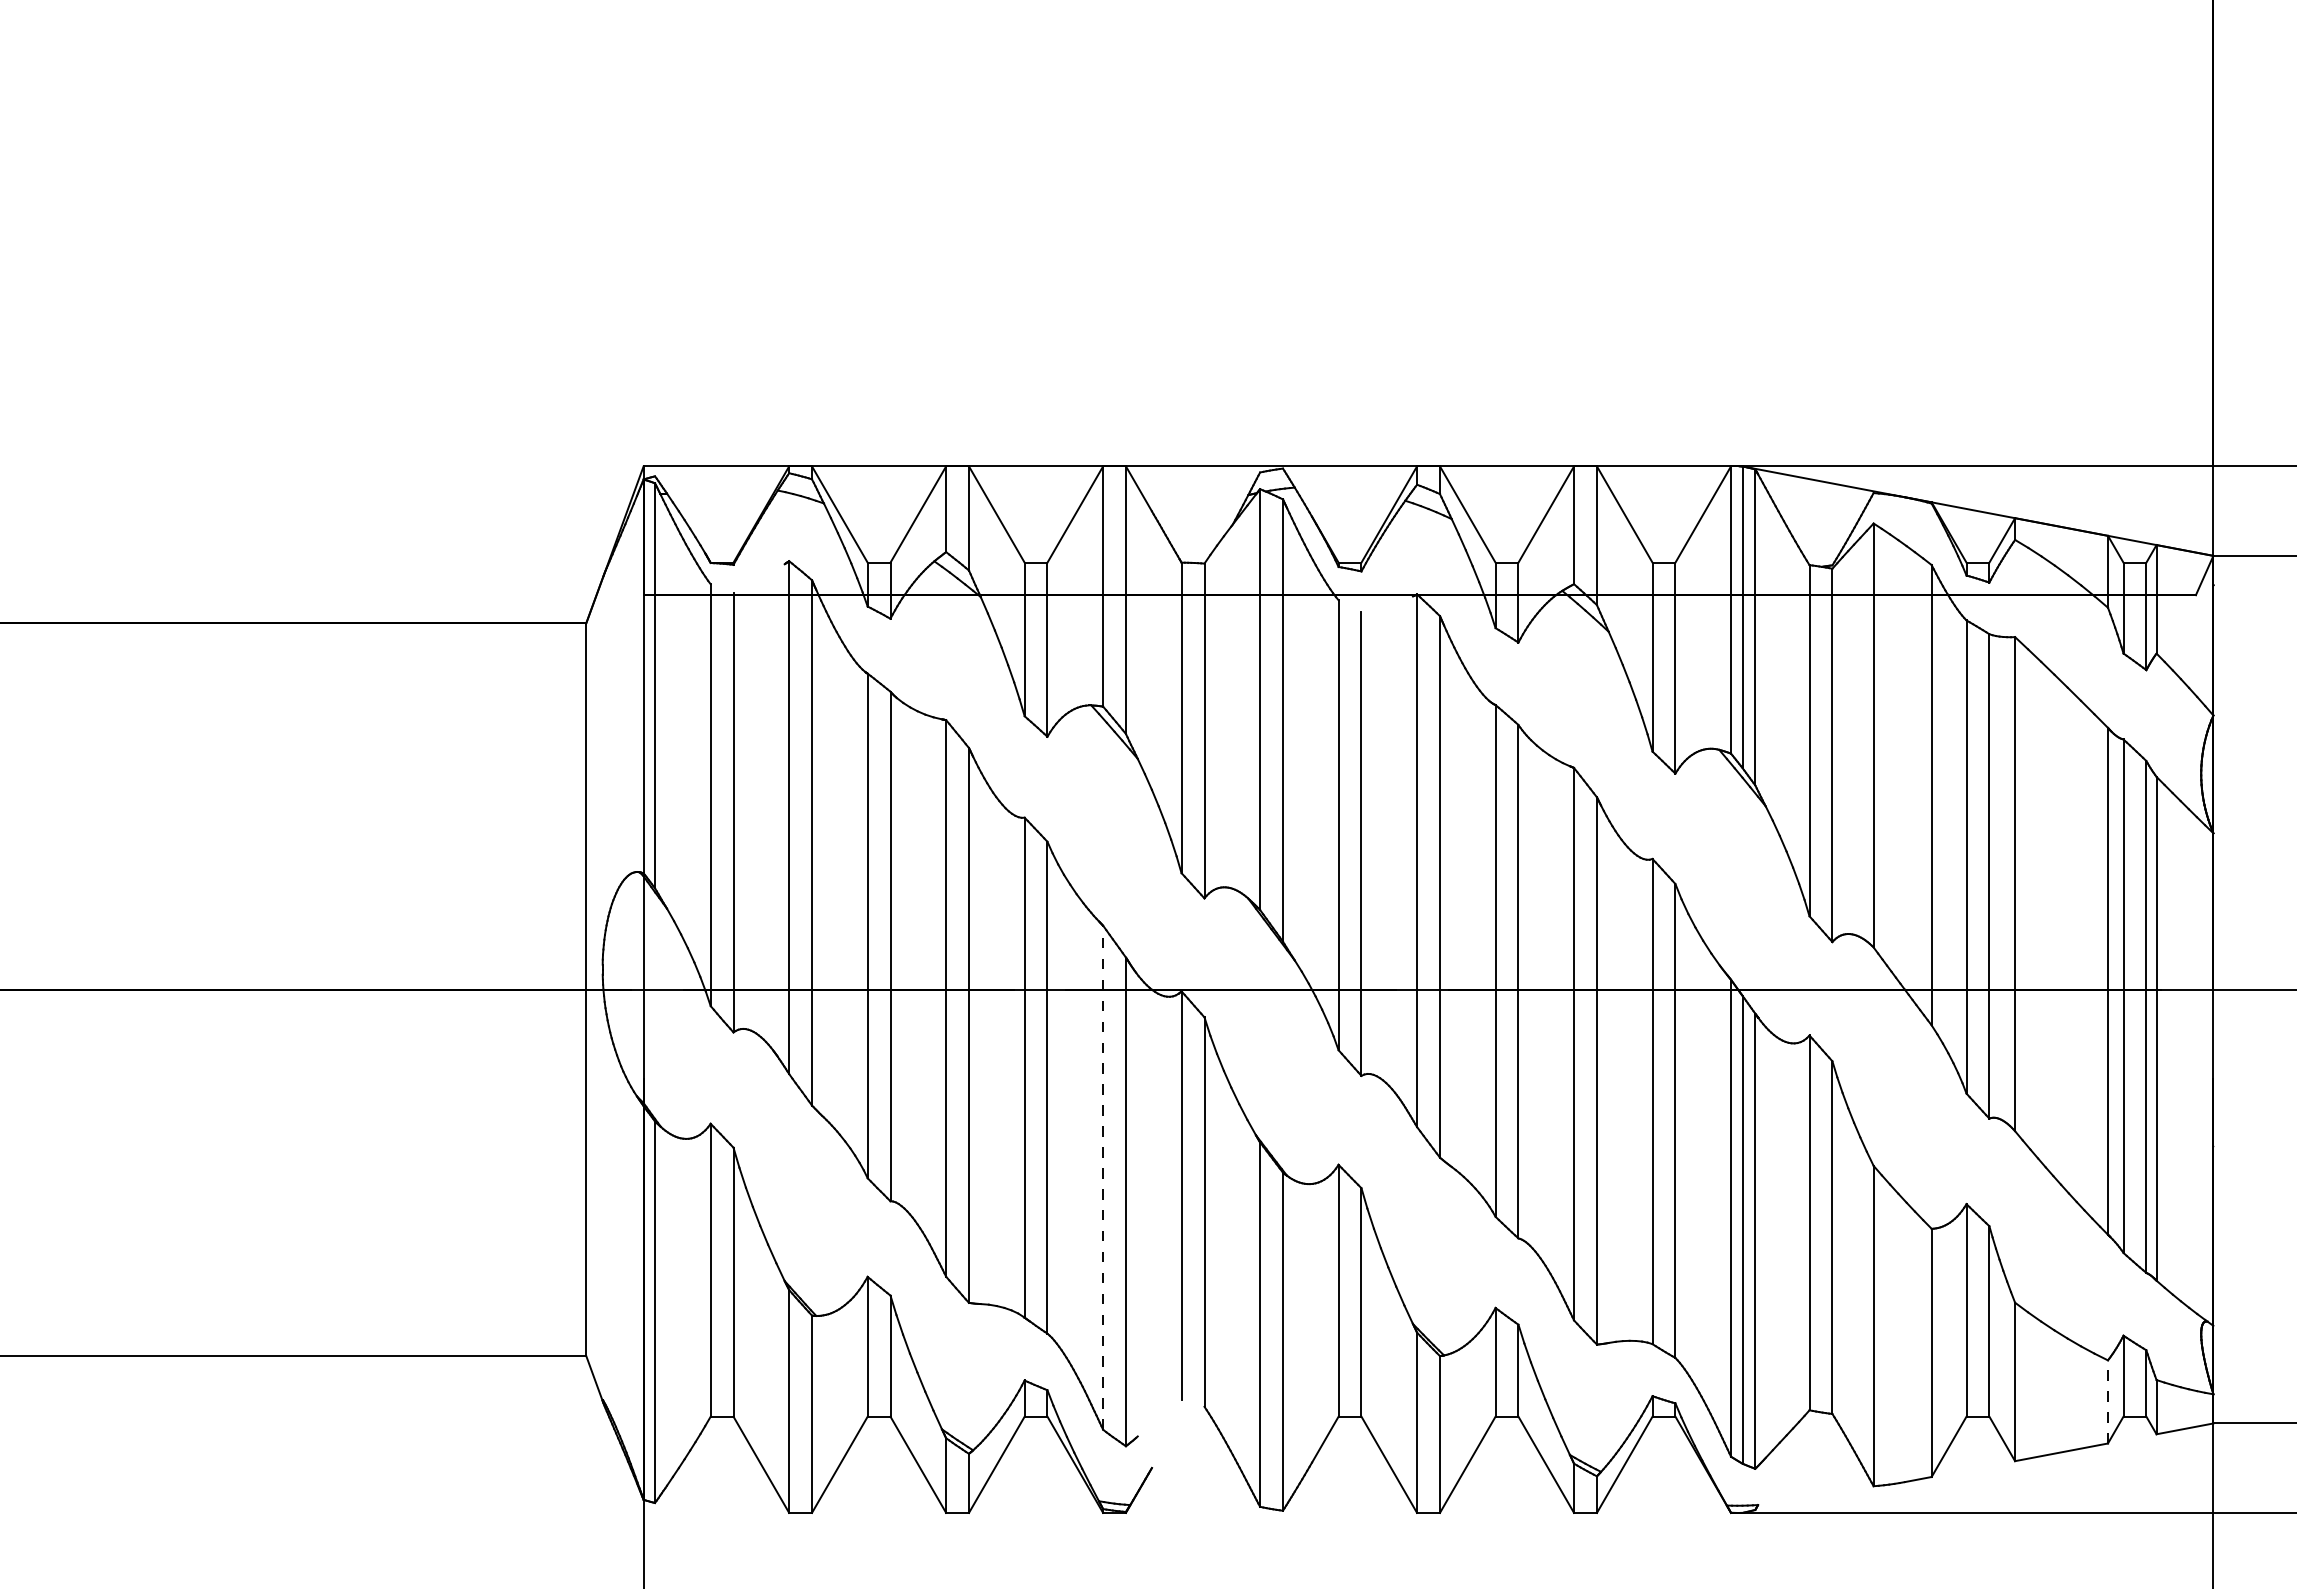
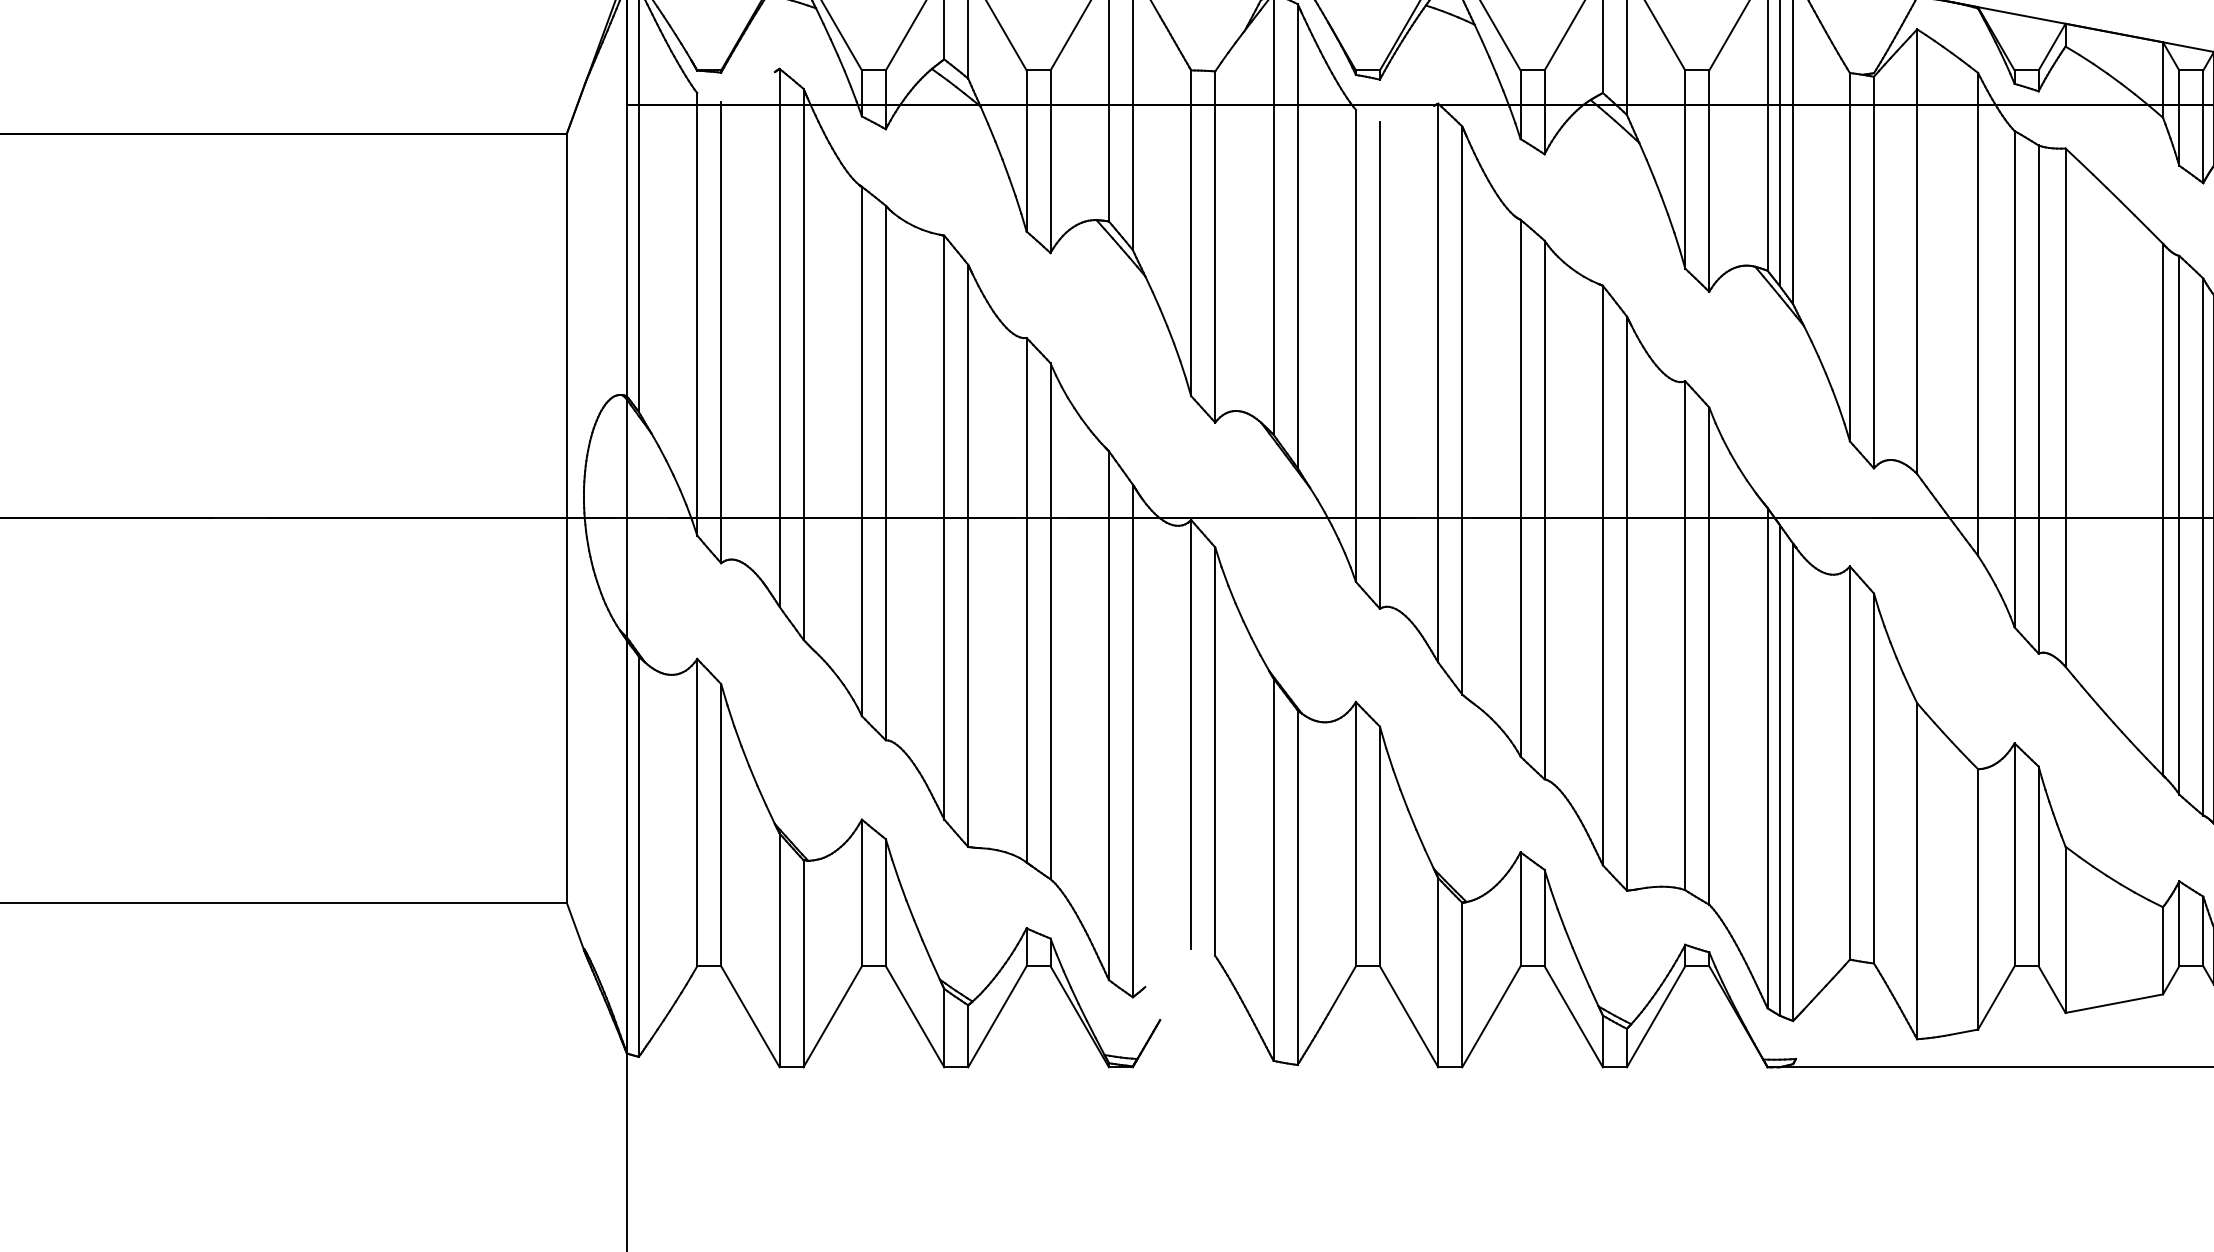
line: (1103, 1177) -> (1109, 715), dashed -> solid
line: (2107, 1401) -> (2162, 950), dashed -> solid

